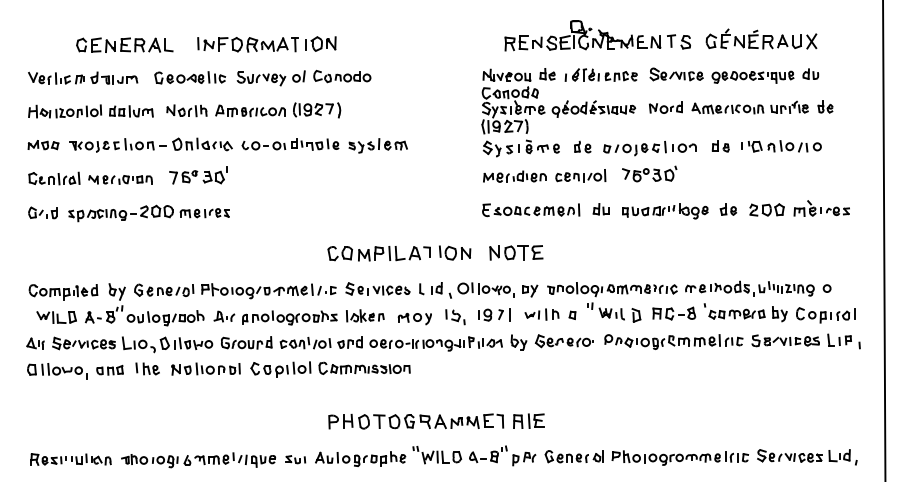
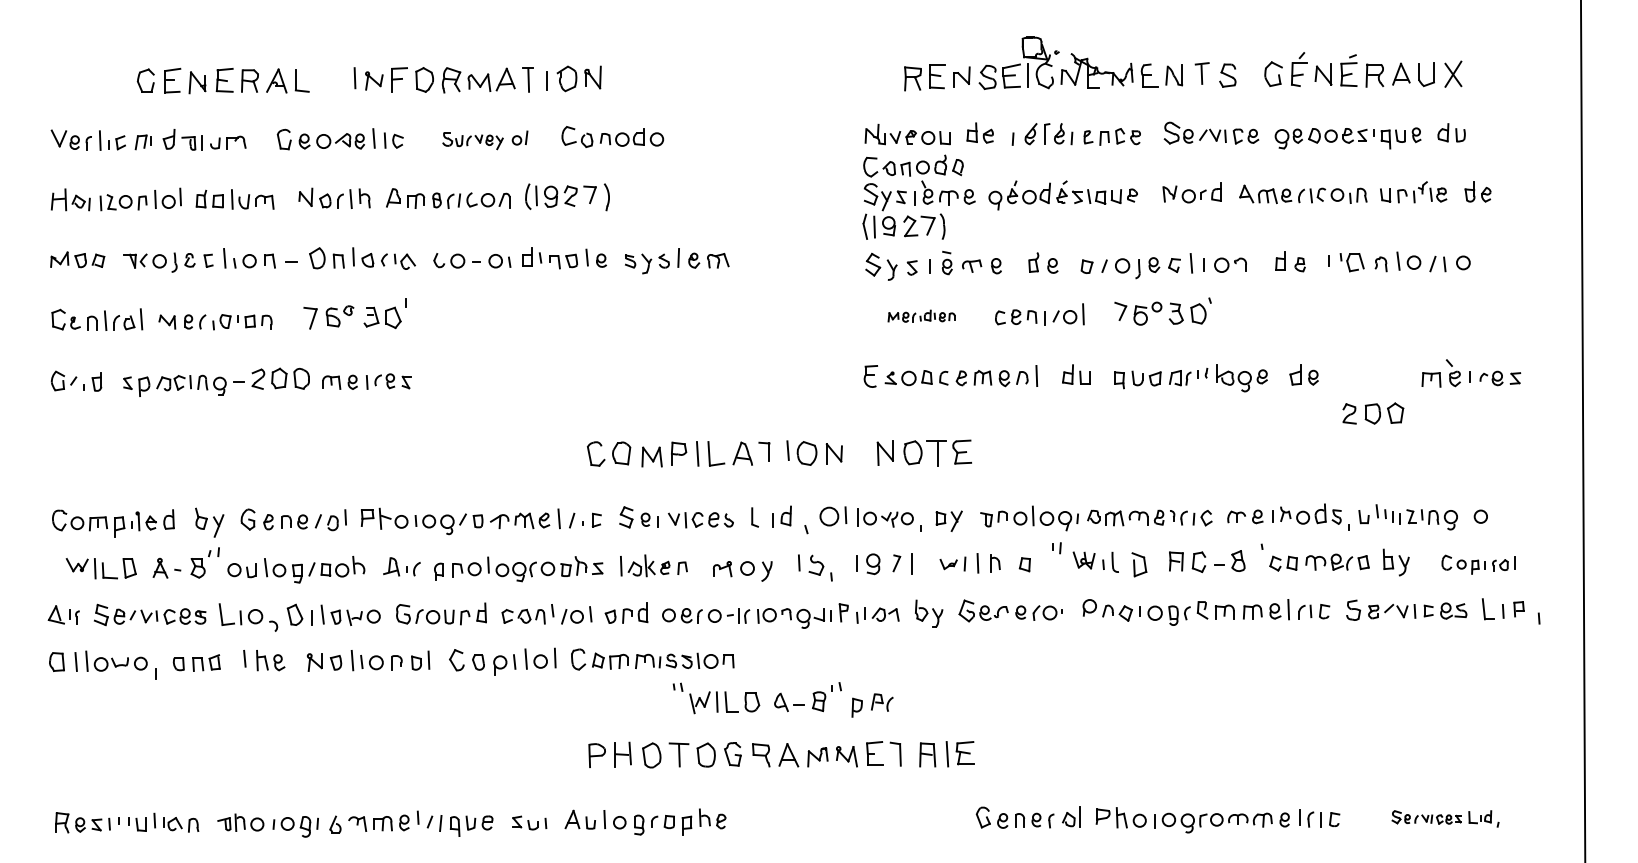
part: (270, 78) -> (484, 140), size x0.7
part: (514, 176) -> (921, 316), size x0.6
part: (766, 209) -> (1372, 412), moved
part: (825, 315) -> (1477, 564), size x0.7
part: (474, 455) -> (783, 699), moved
part: (807, 457) -> (1445, 819), size x0.6

